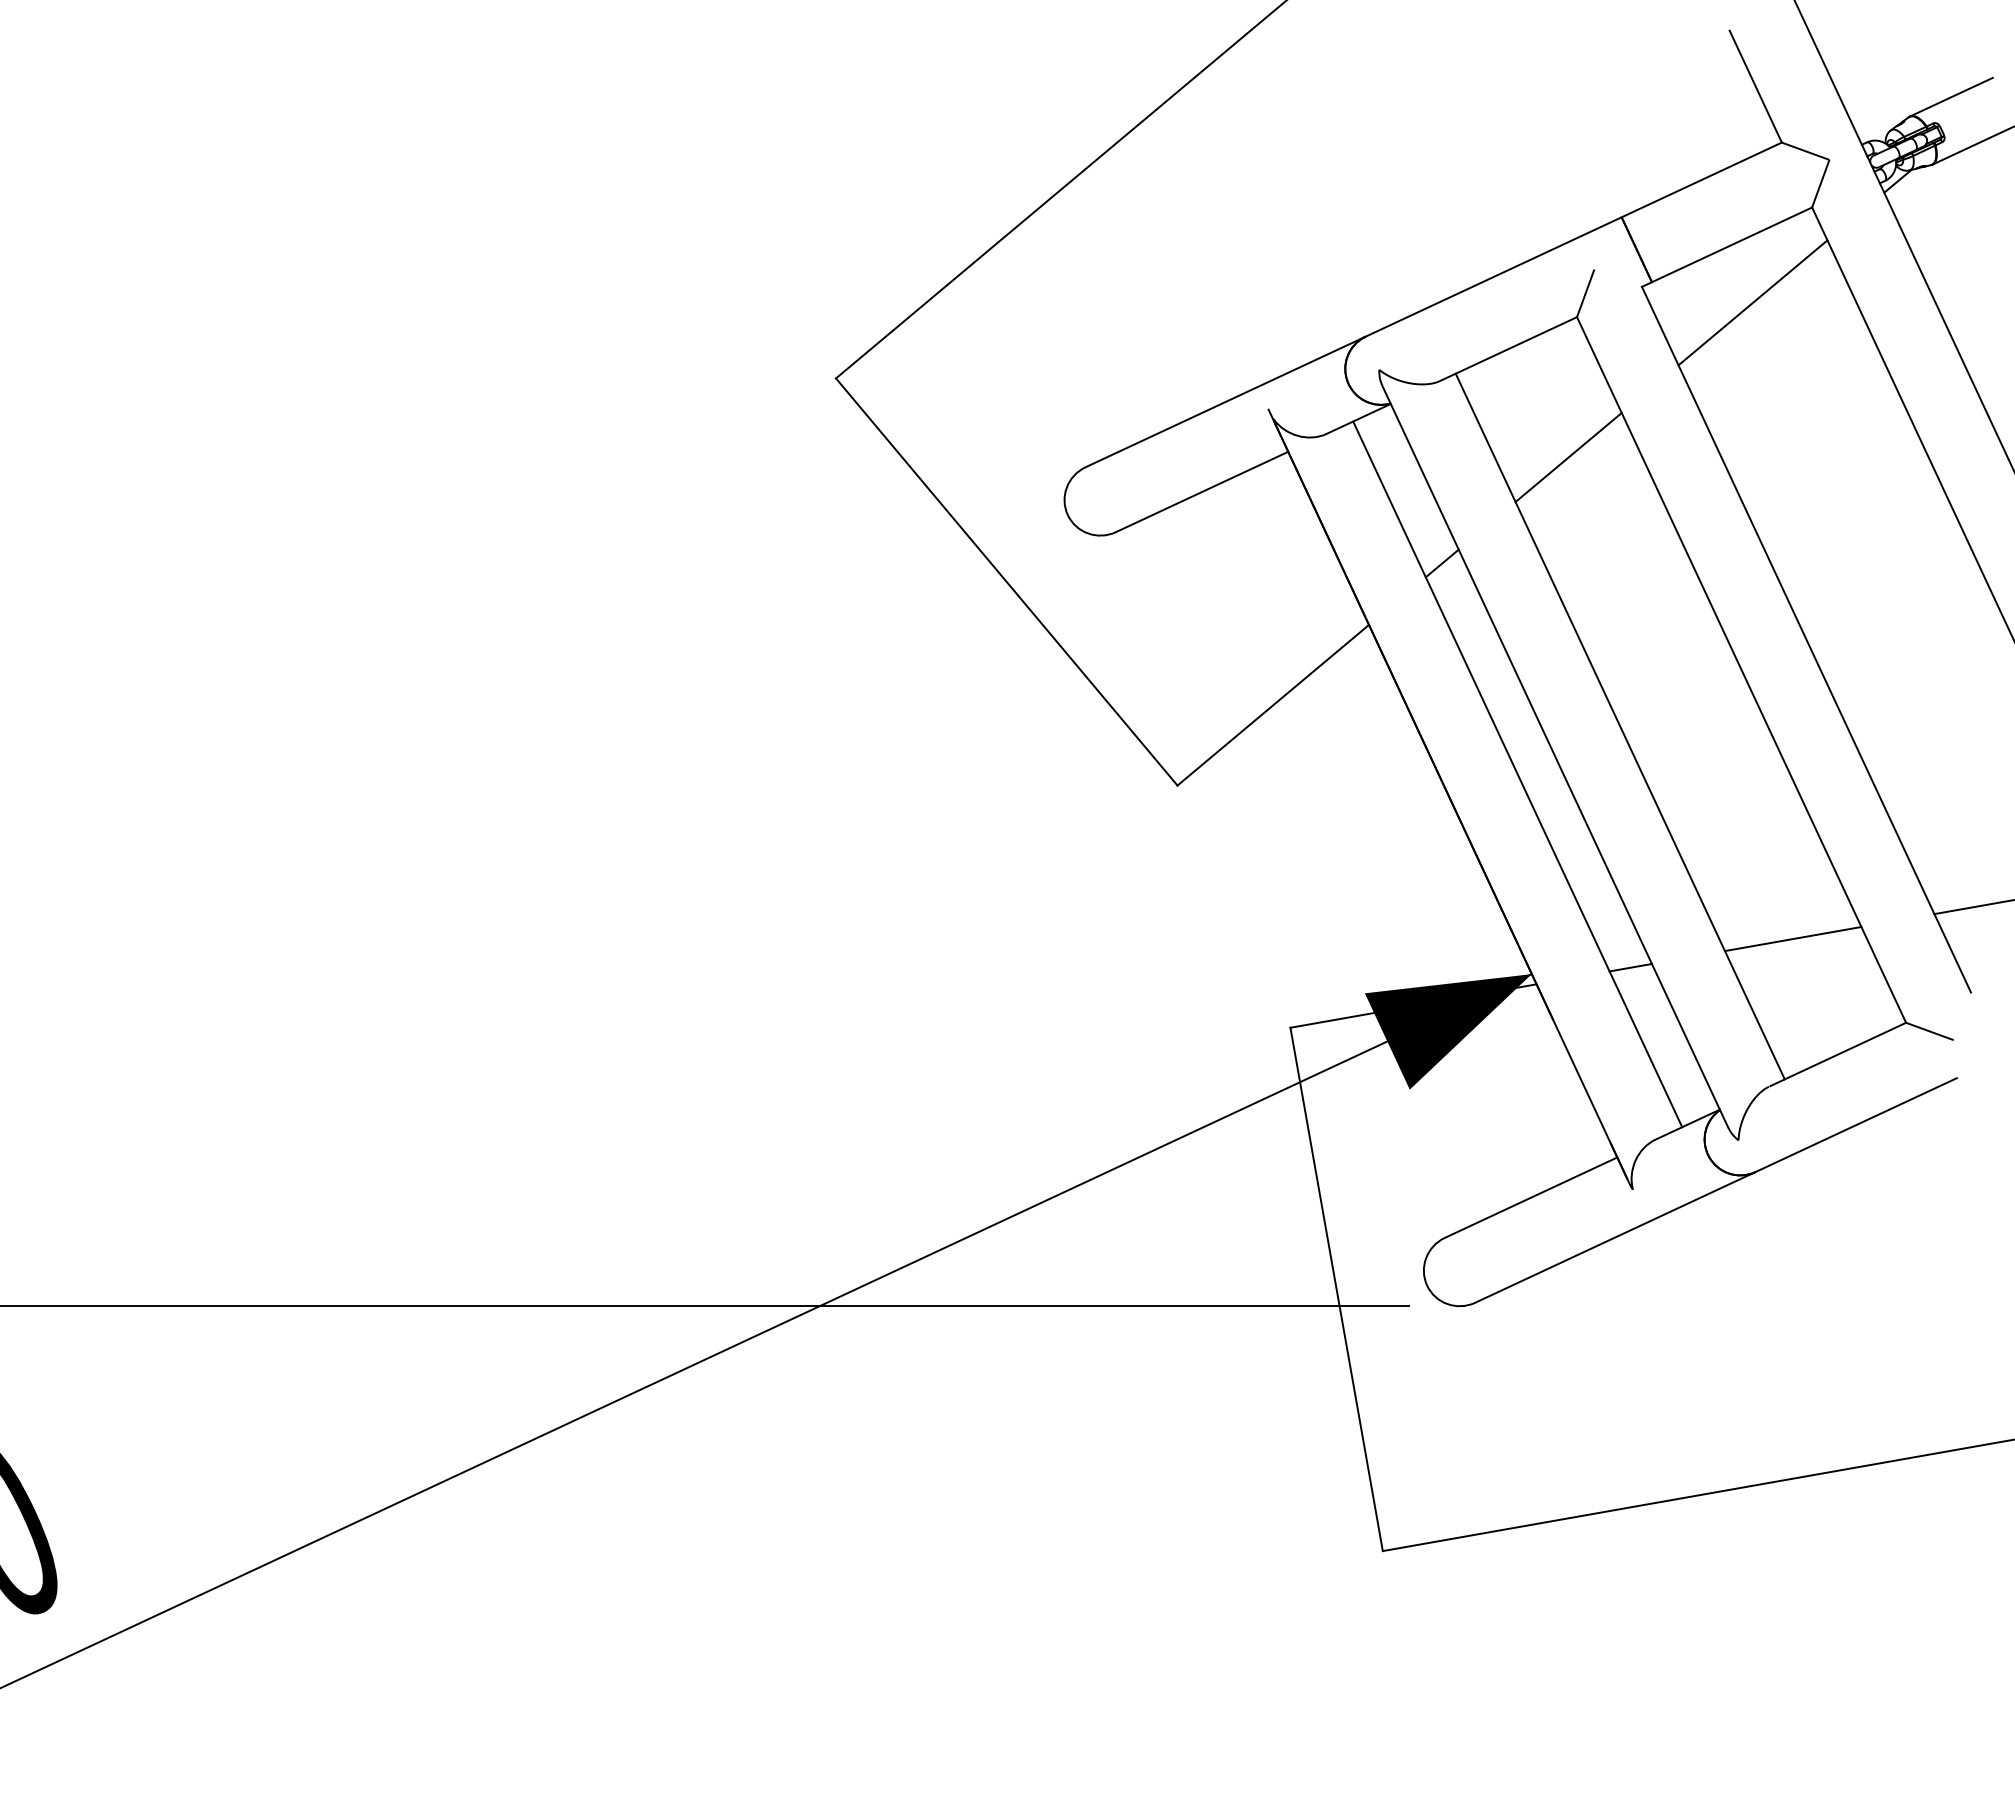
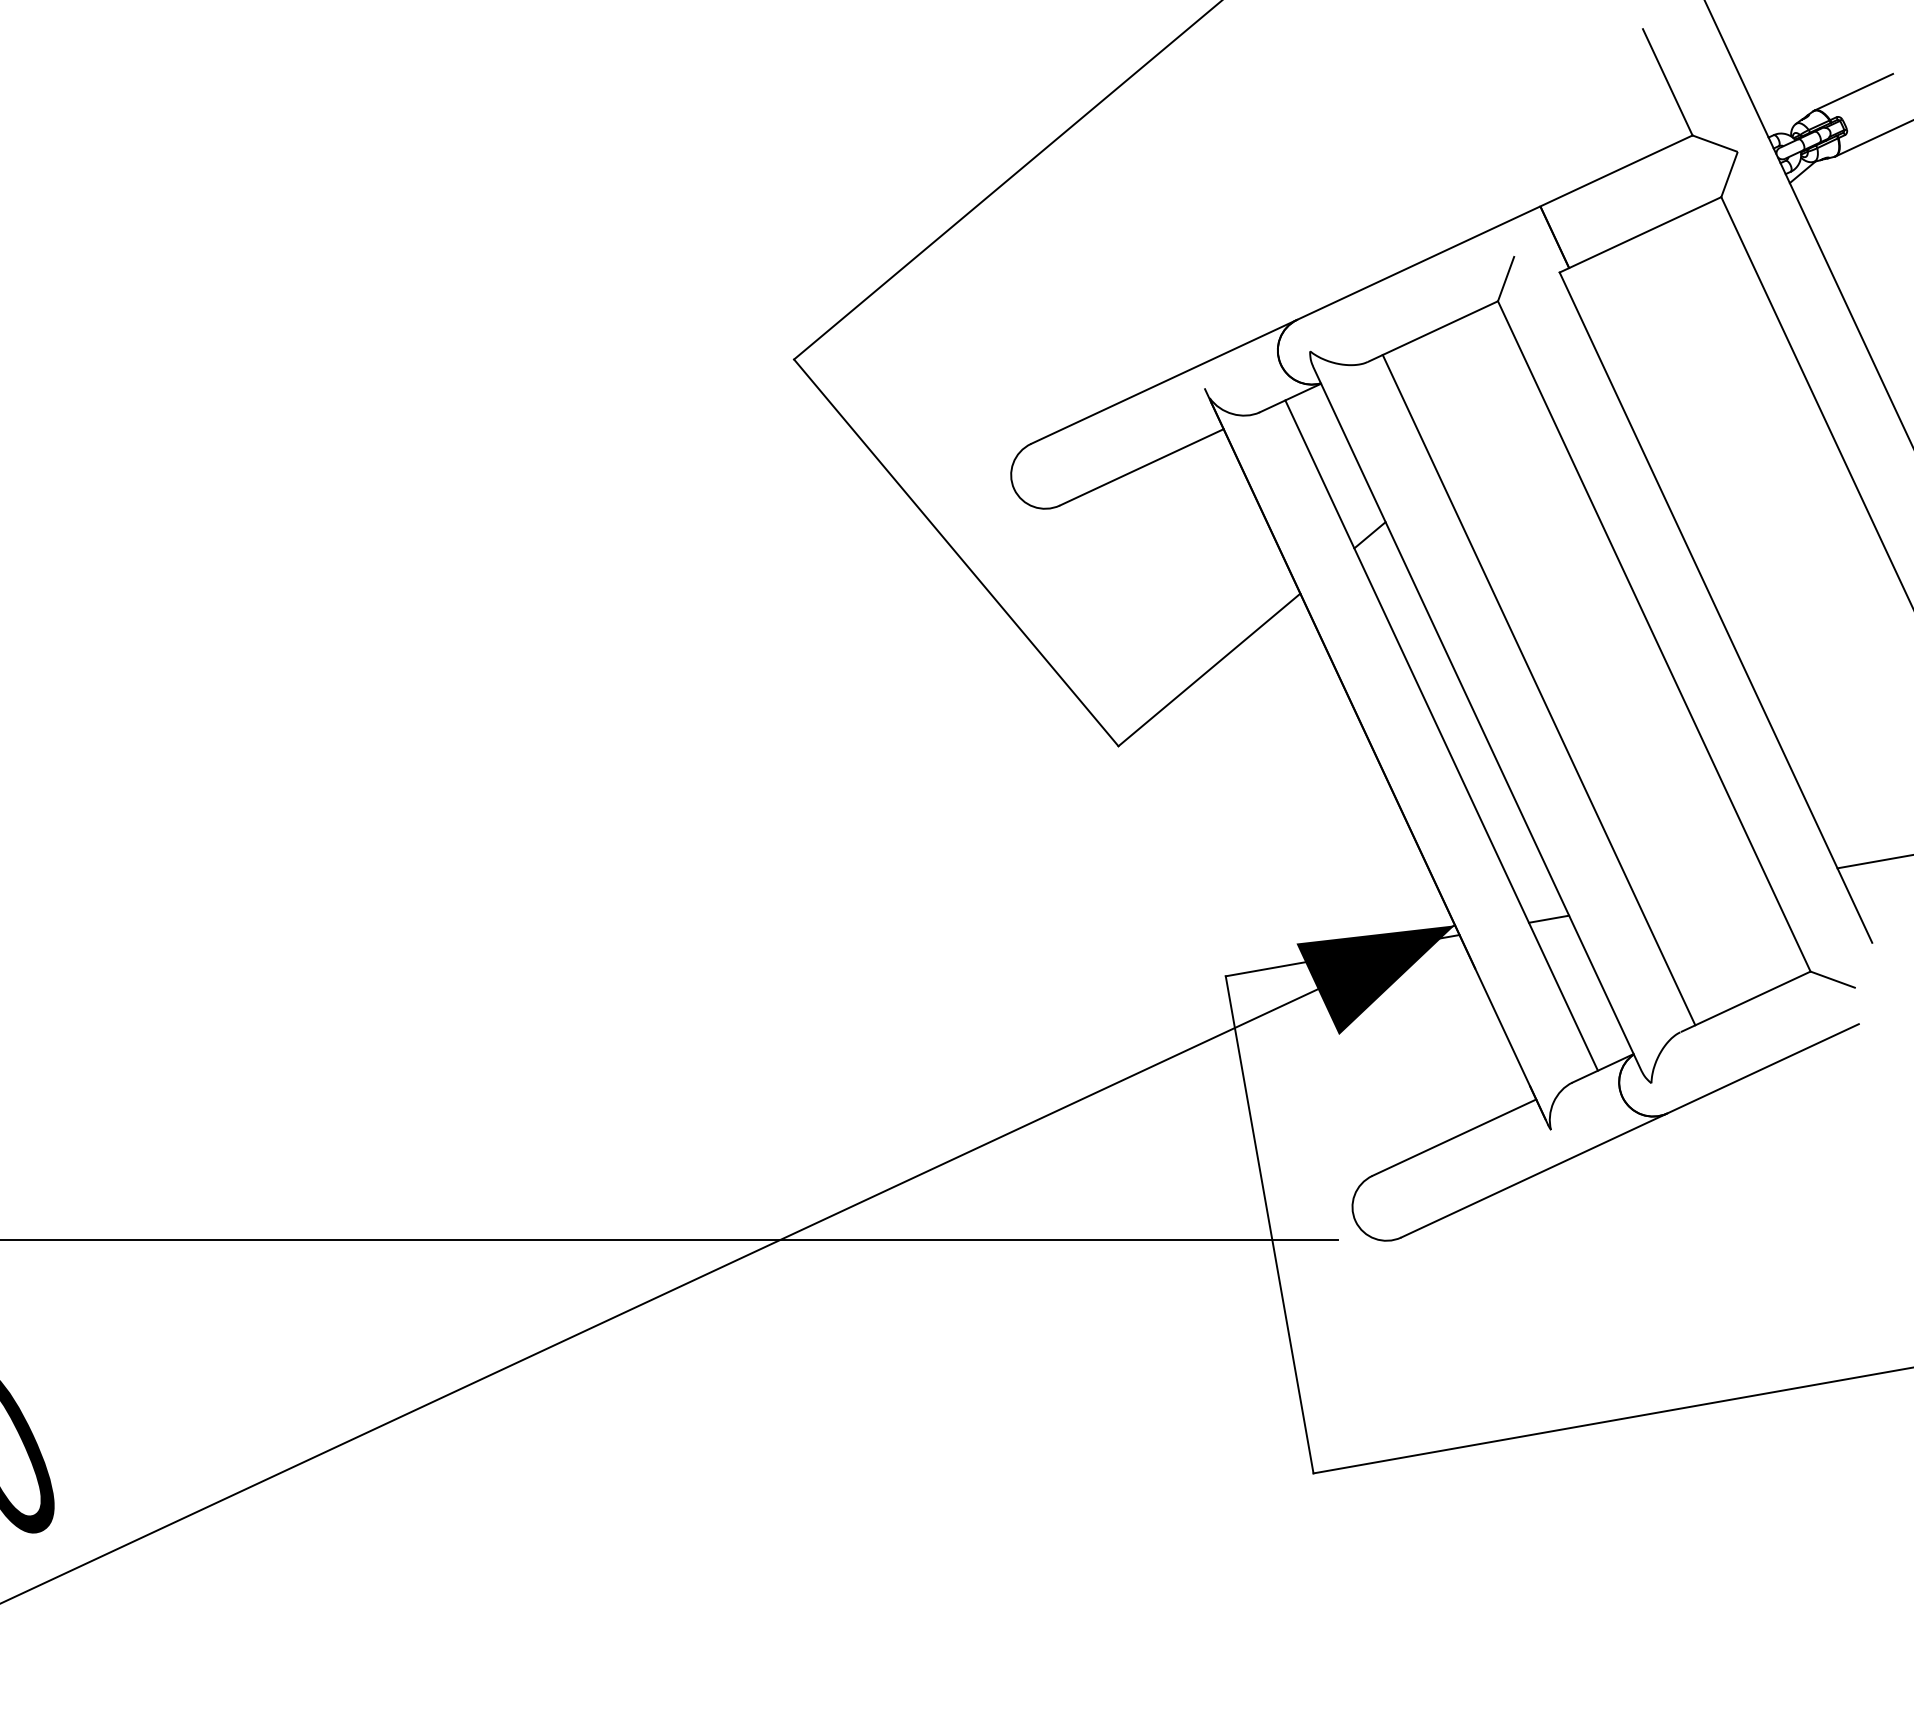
line: (1752, 302) -> (1664, 287), removed
line: (1568, 457) -> (1489, 434), removed
line: (1792, 939) -> (1702, 892), removed

